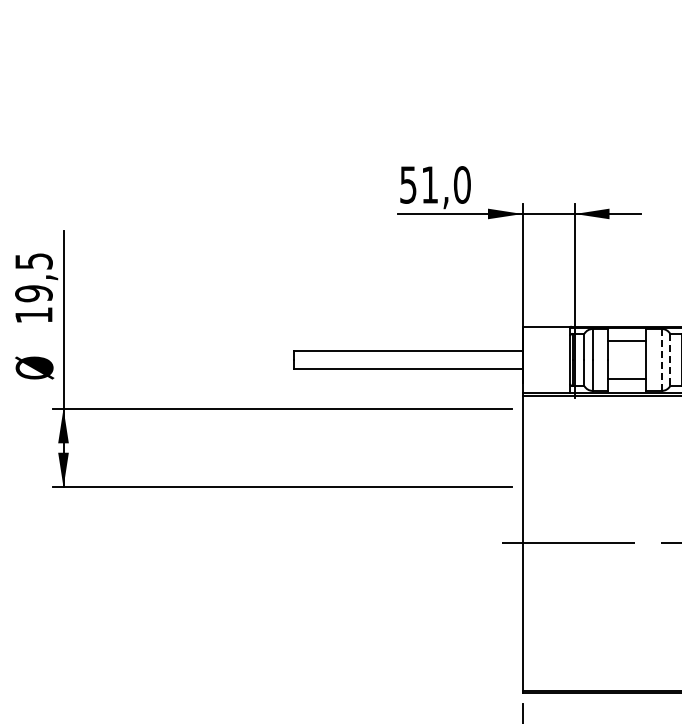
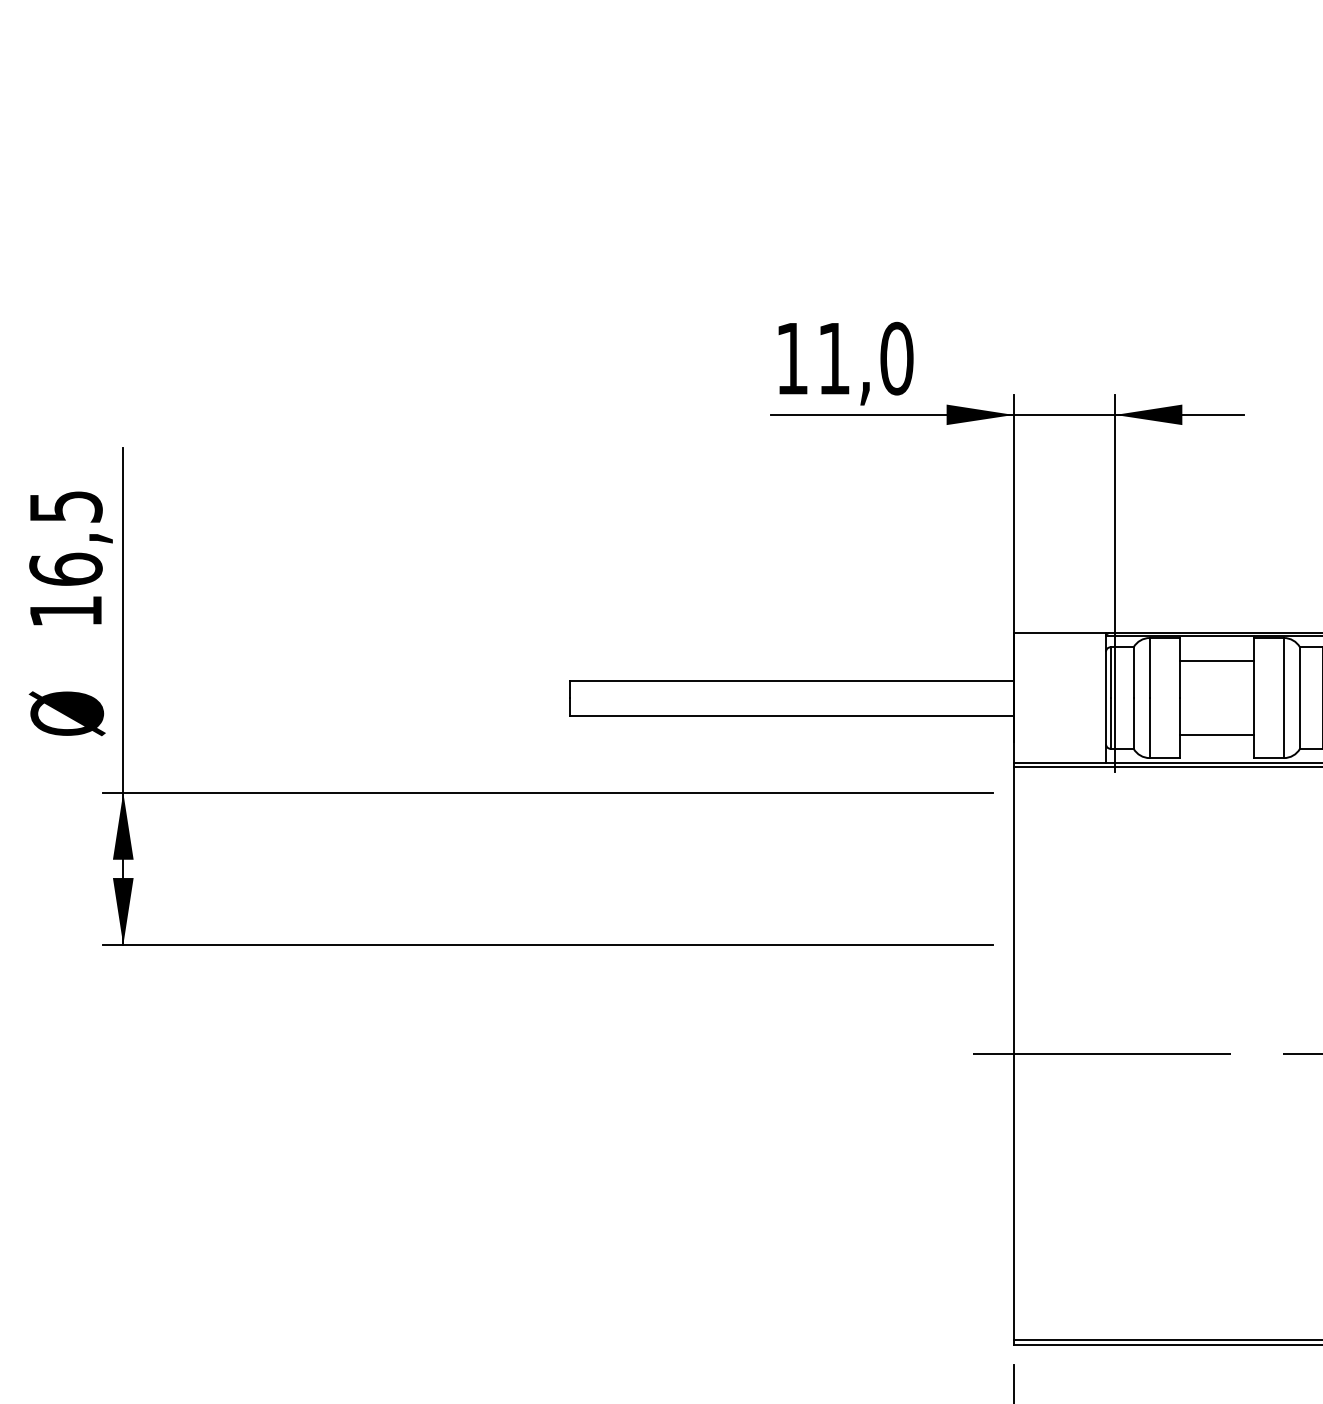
text: (408, 184) -> (792, 357), 51,0 -> 11,0
text: (33, 293) -> (65, 569), 19,5 -> 16,5
line: (661, 359) -> (1283, 697), dashed -> solid
line: (670, 360) -> (1300, 699), dashed -> solid

